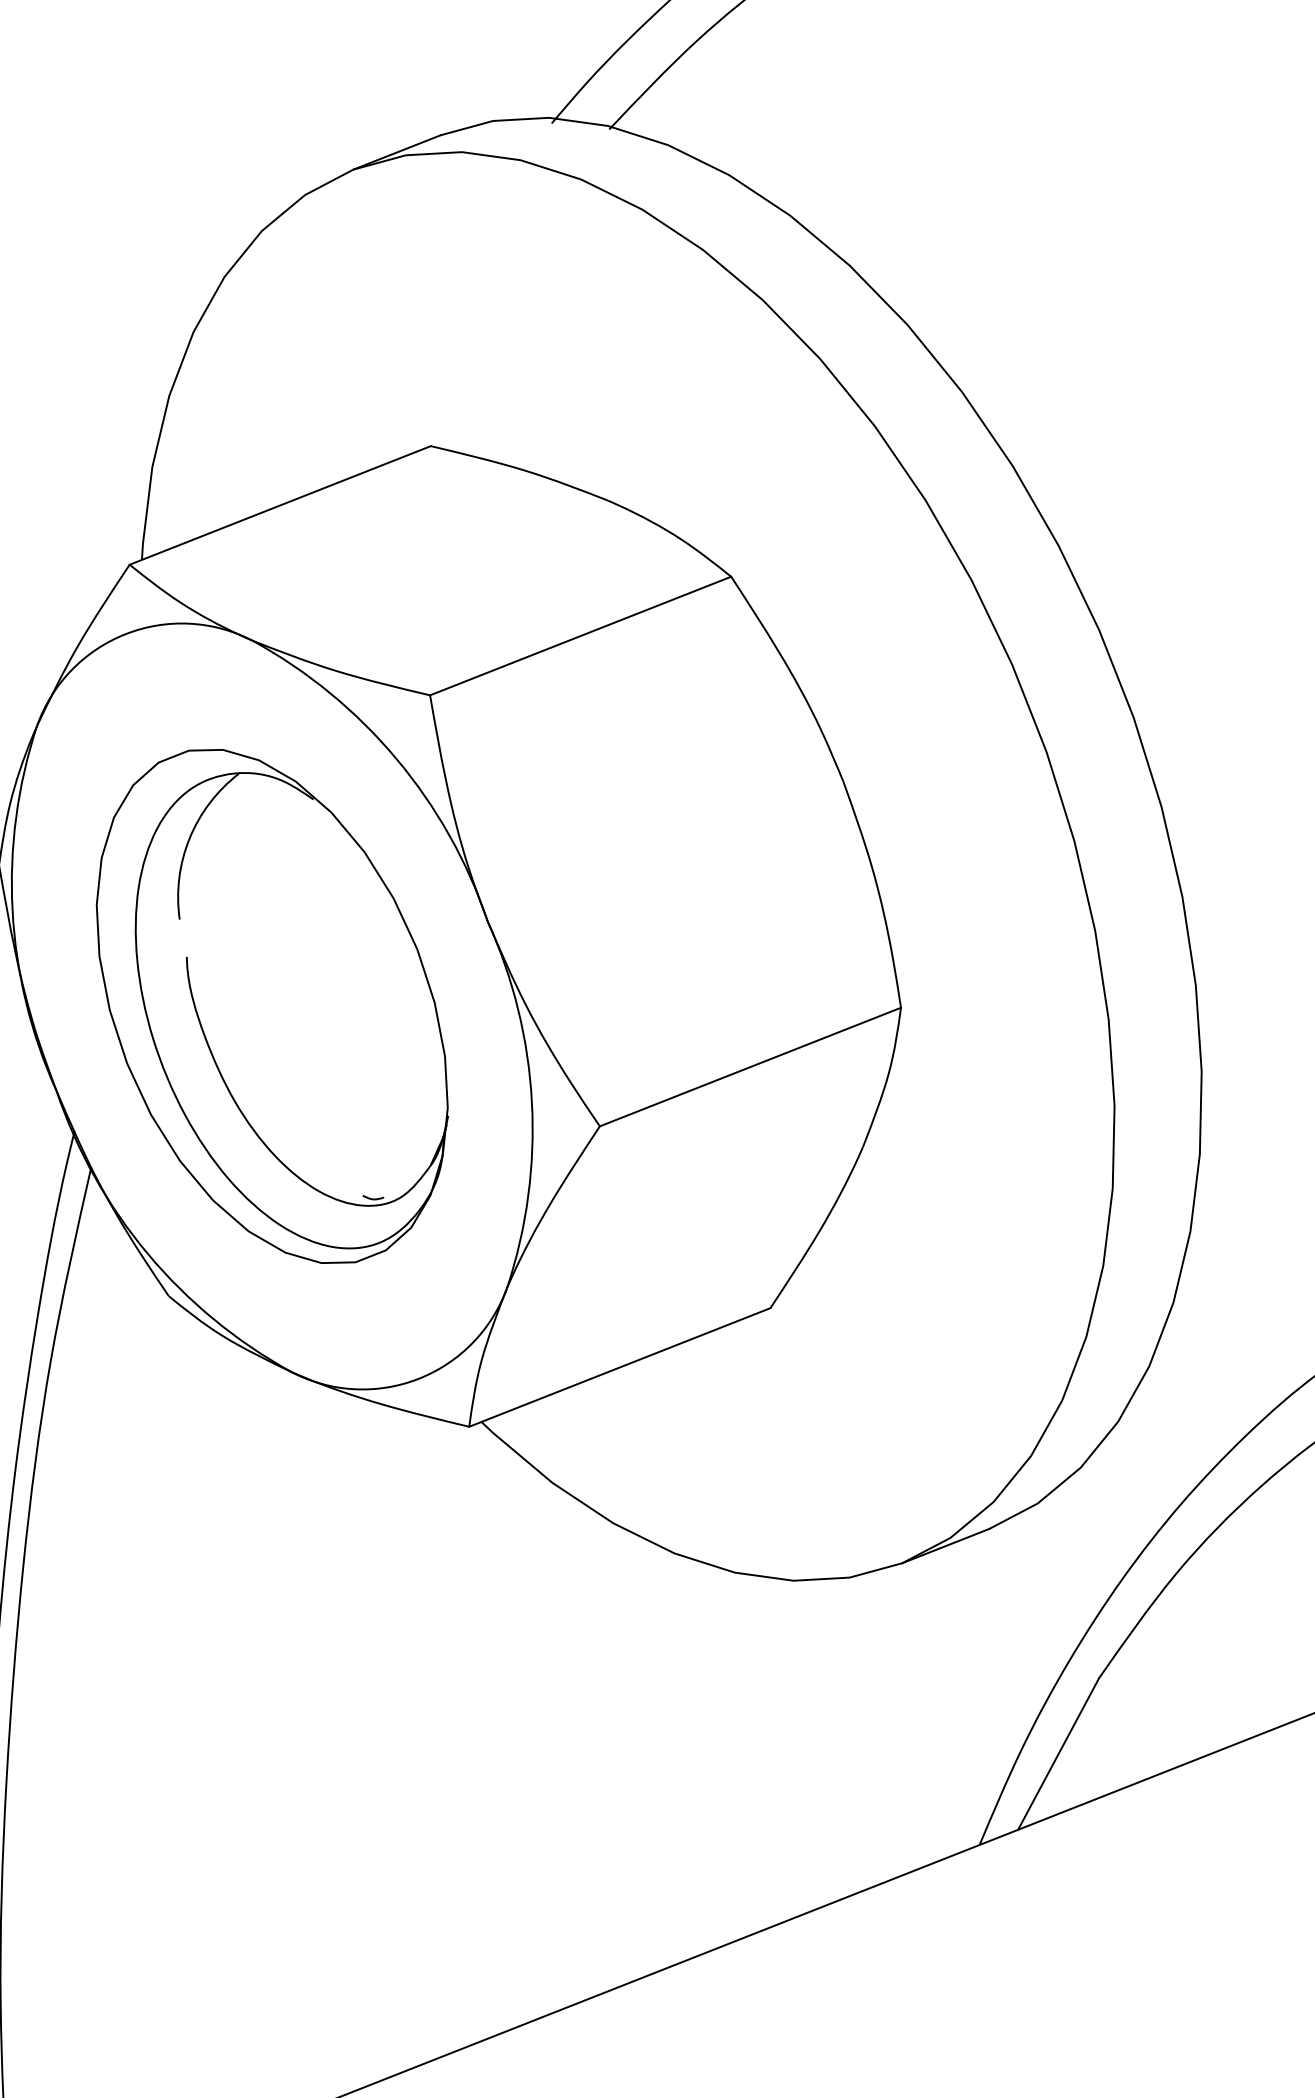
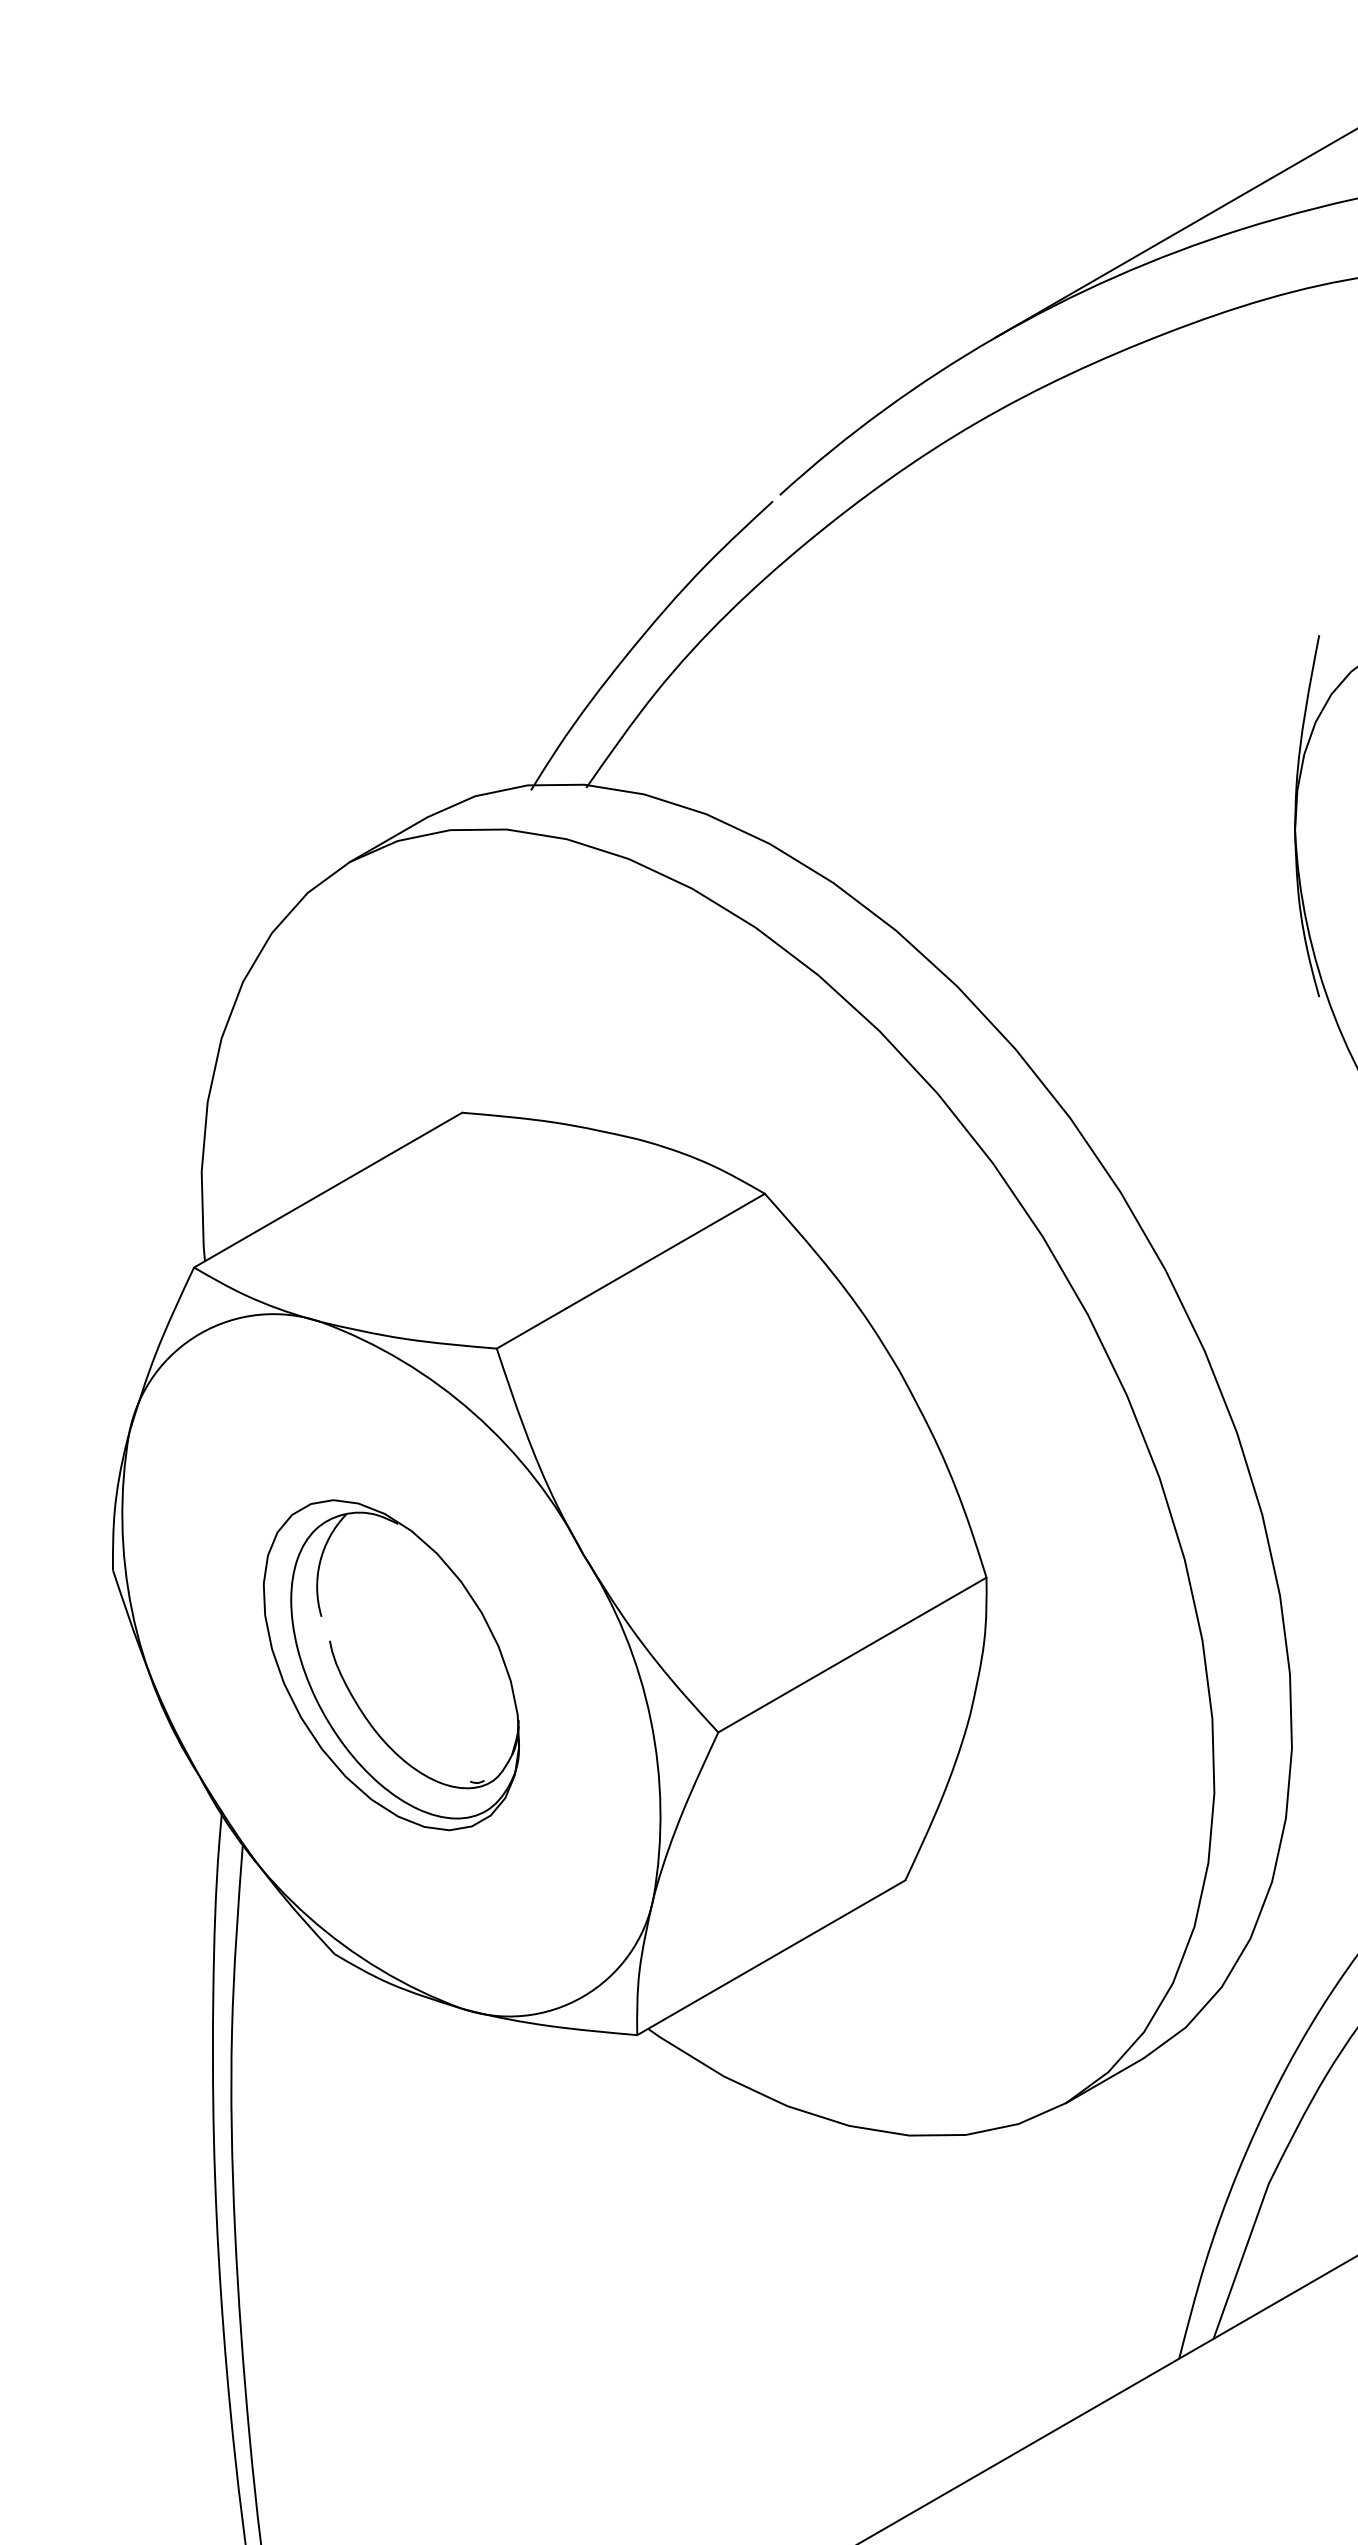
part: (272, 1005) -> (391, 1664), size x0.7

